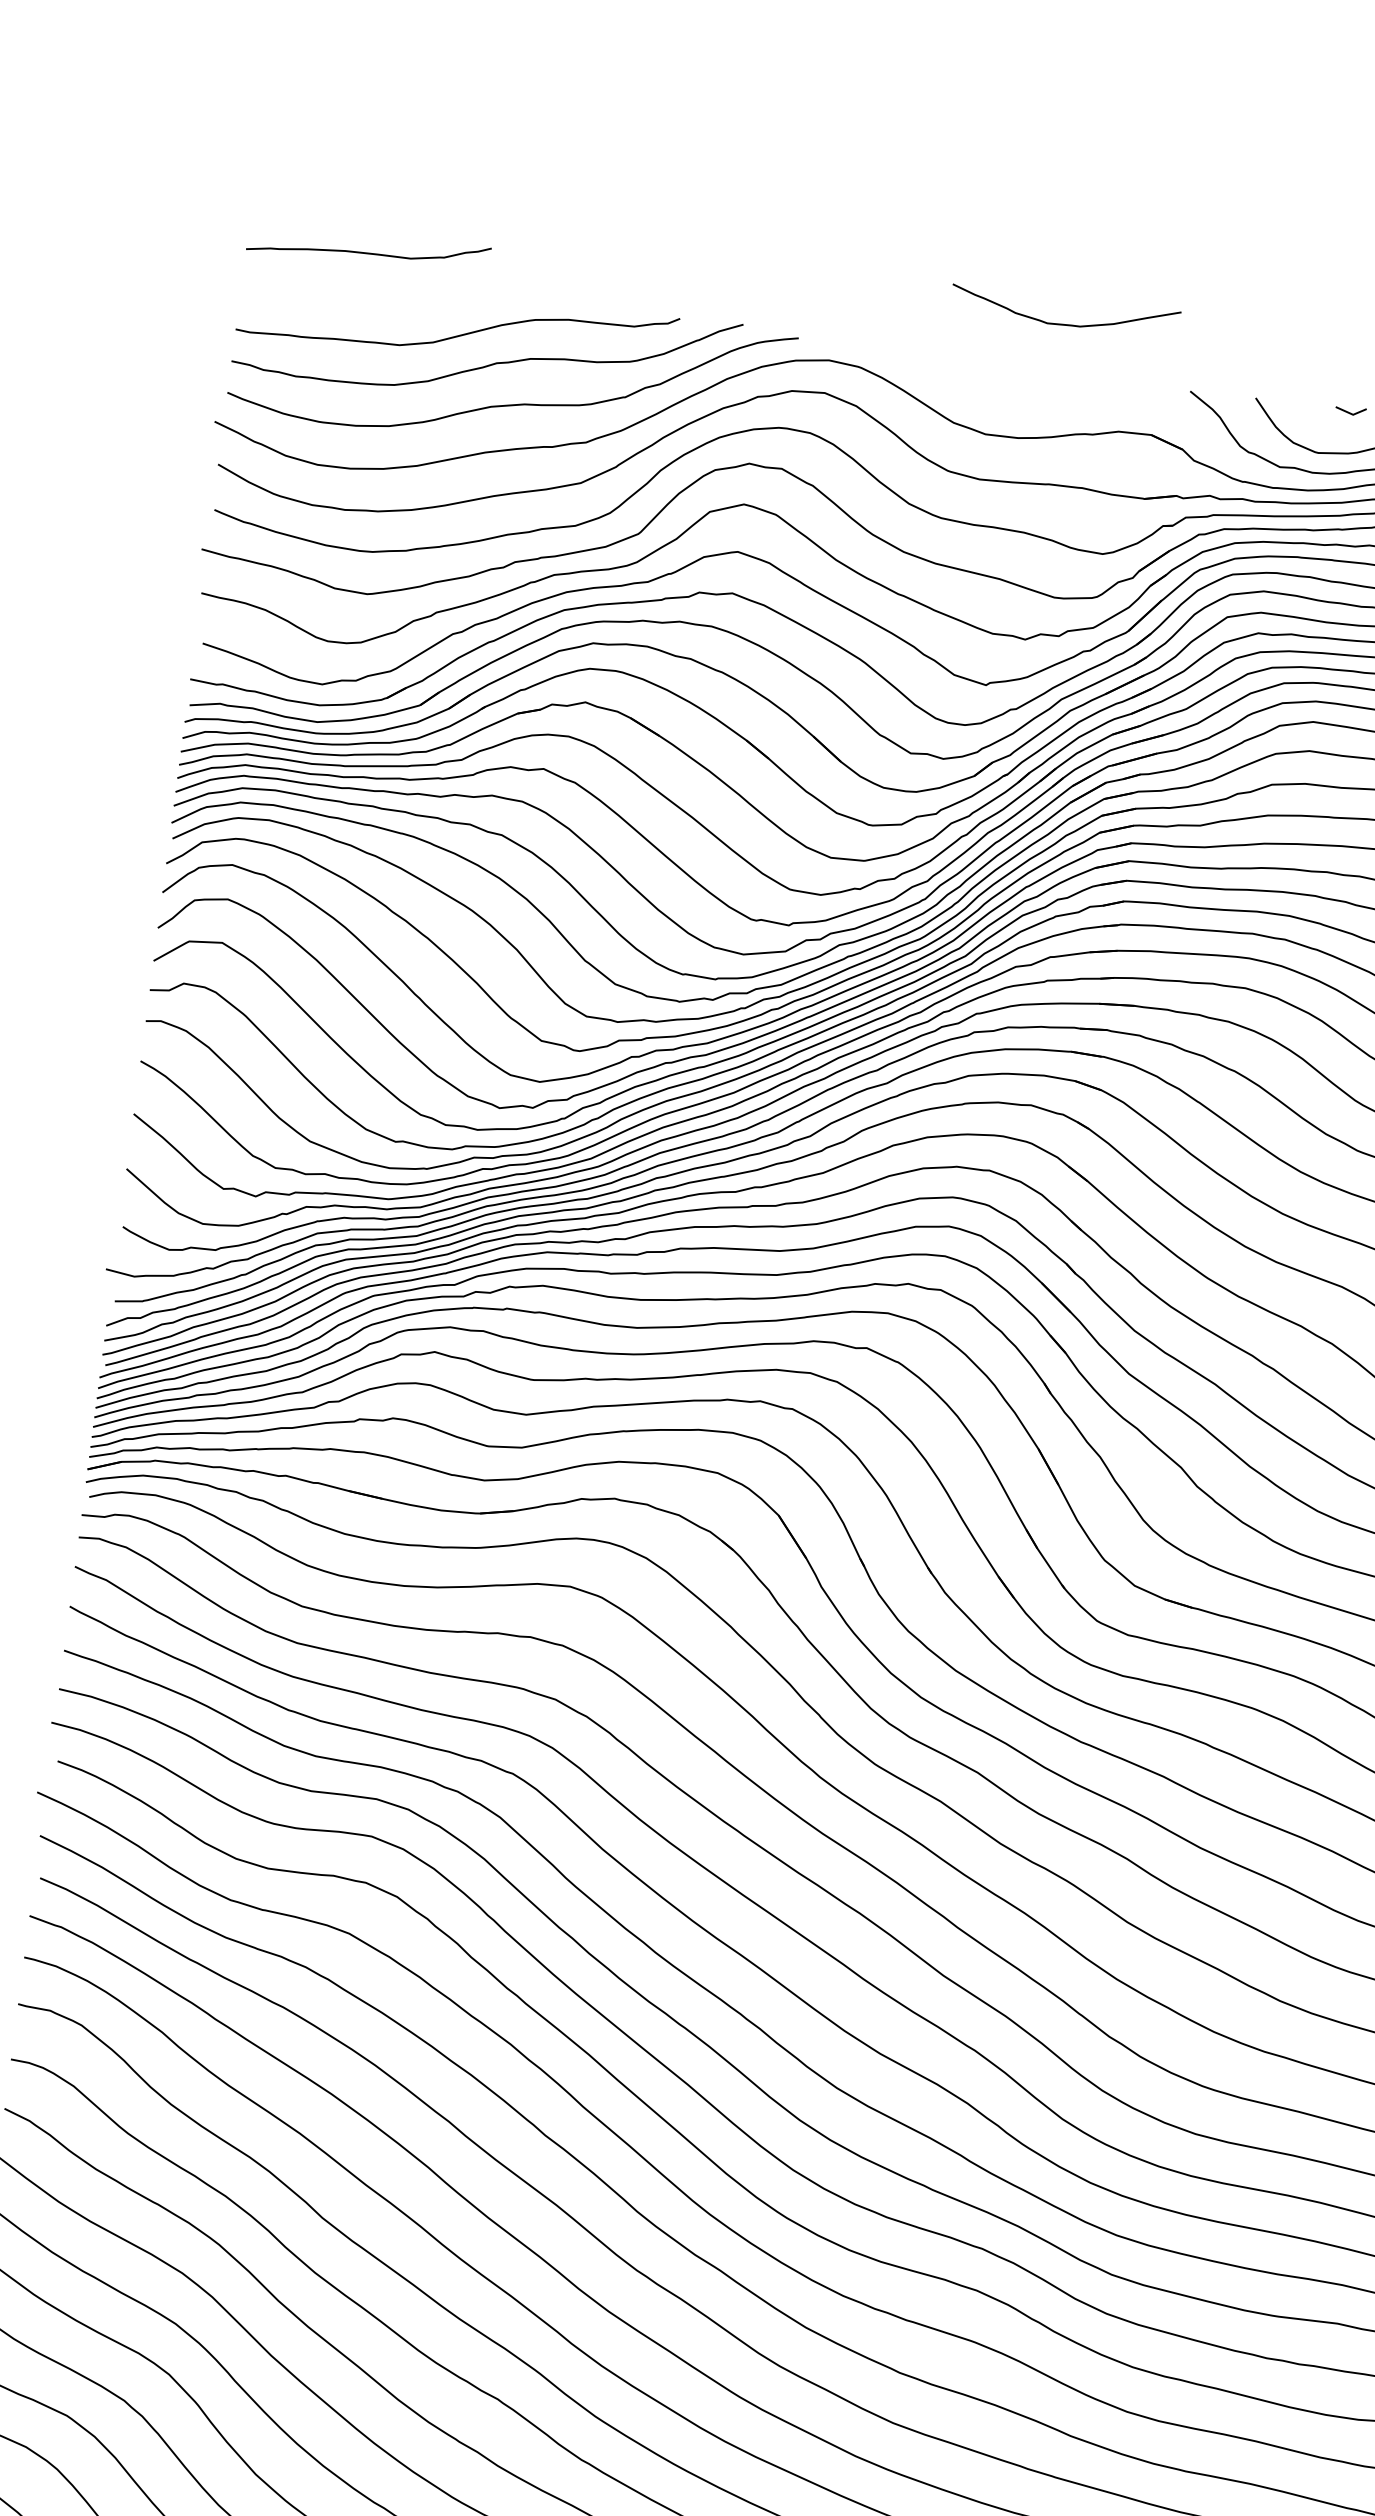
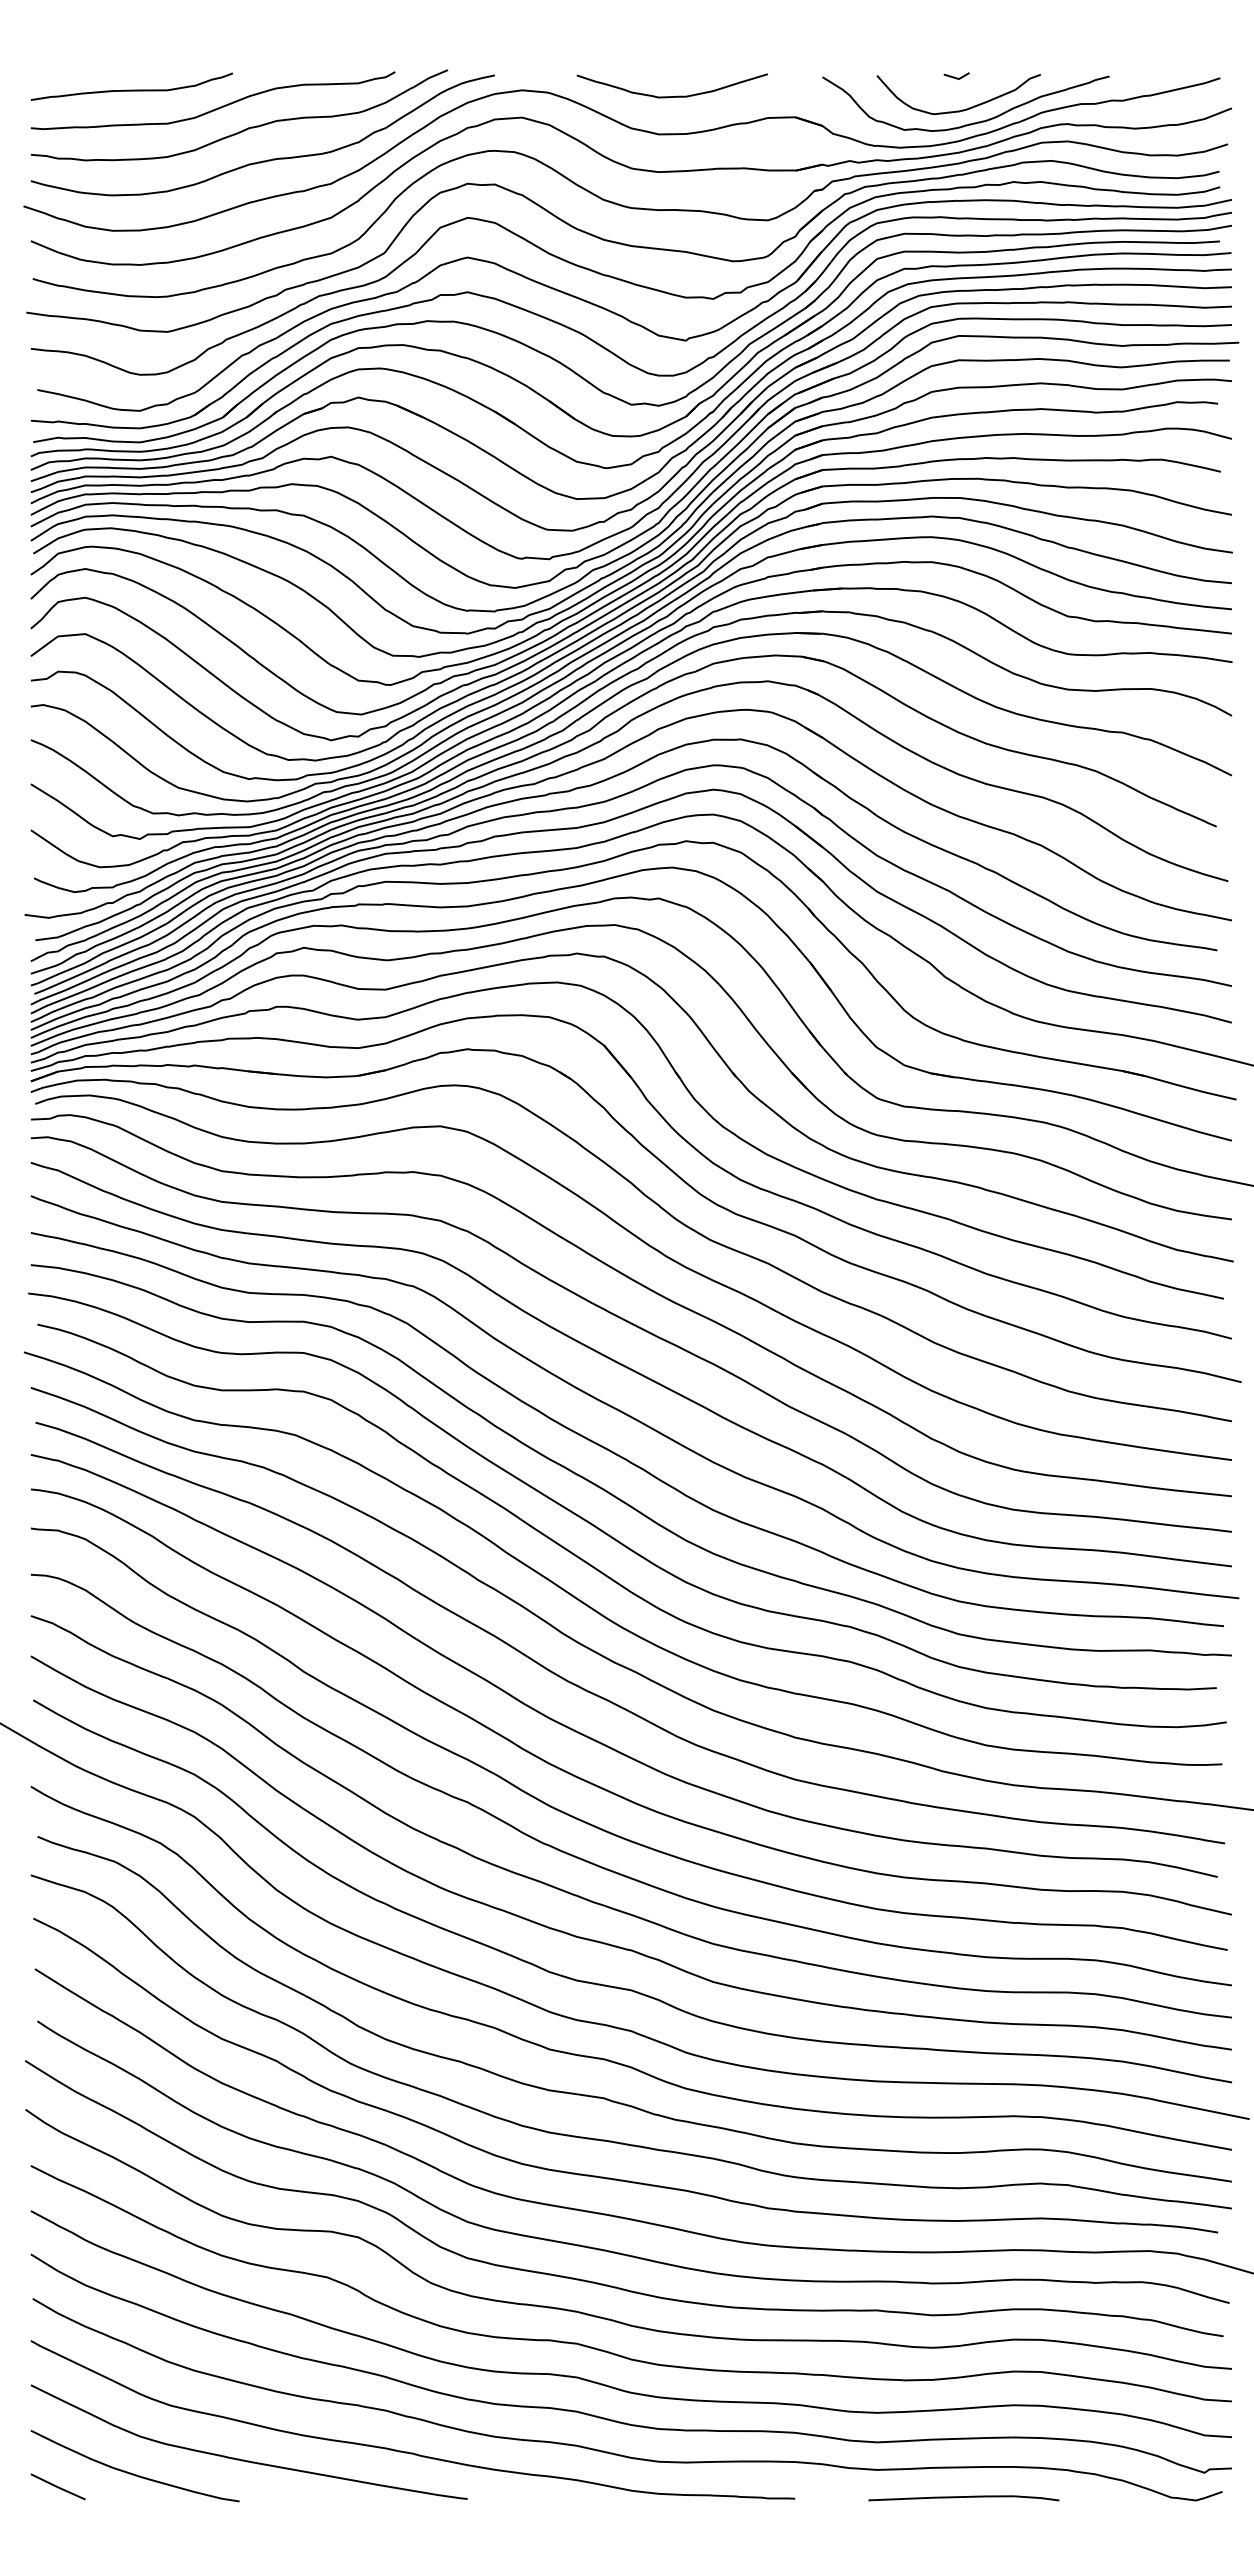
curve: (367, 252) -> (131, 89), moved
curve: (1062, 324) -> (671, 96), moved

